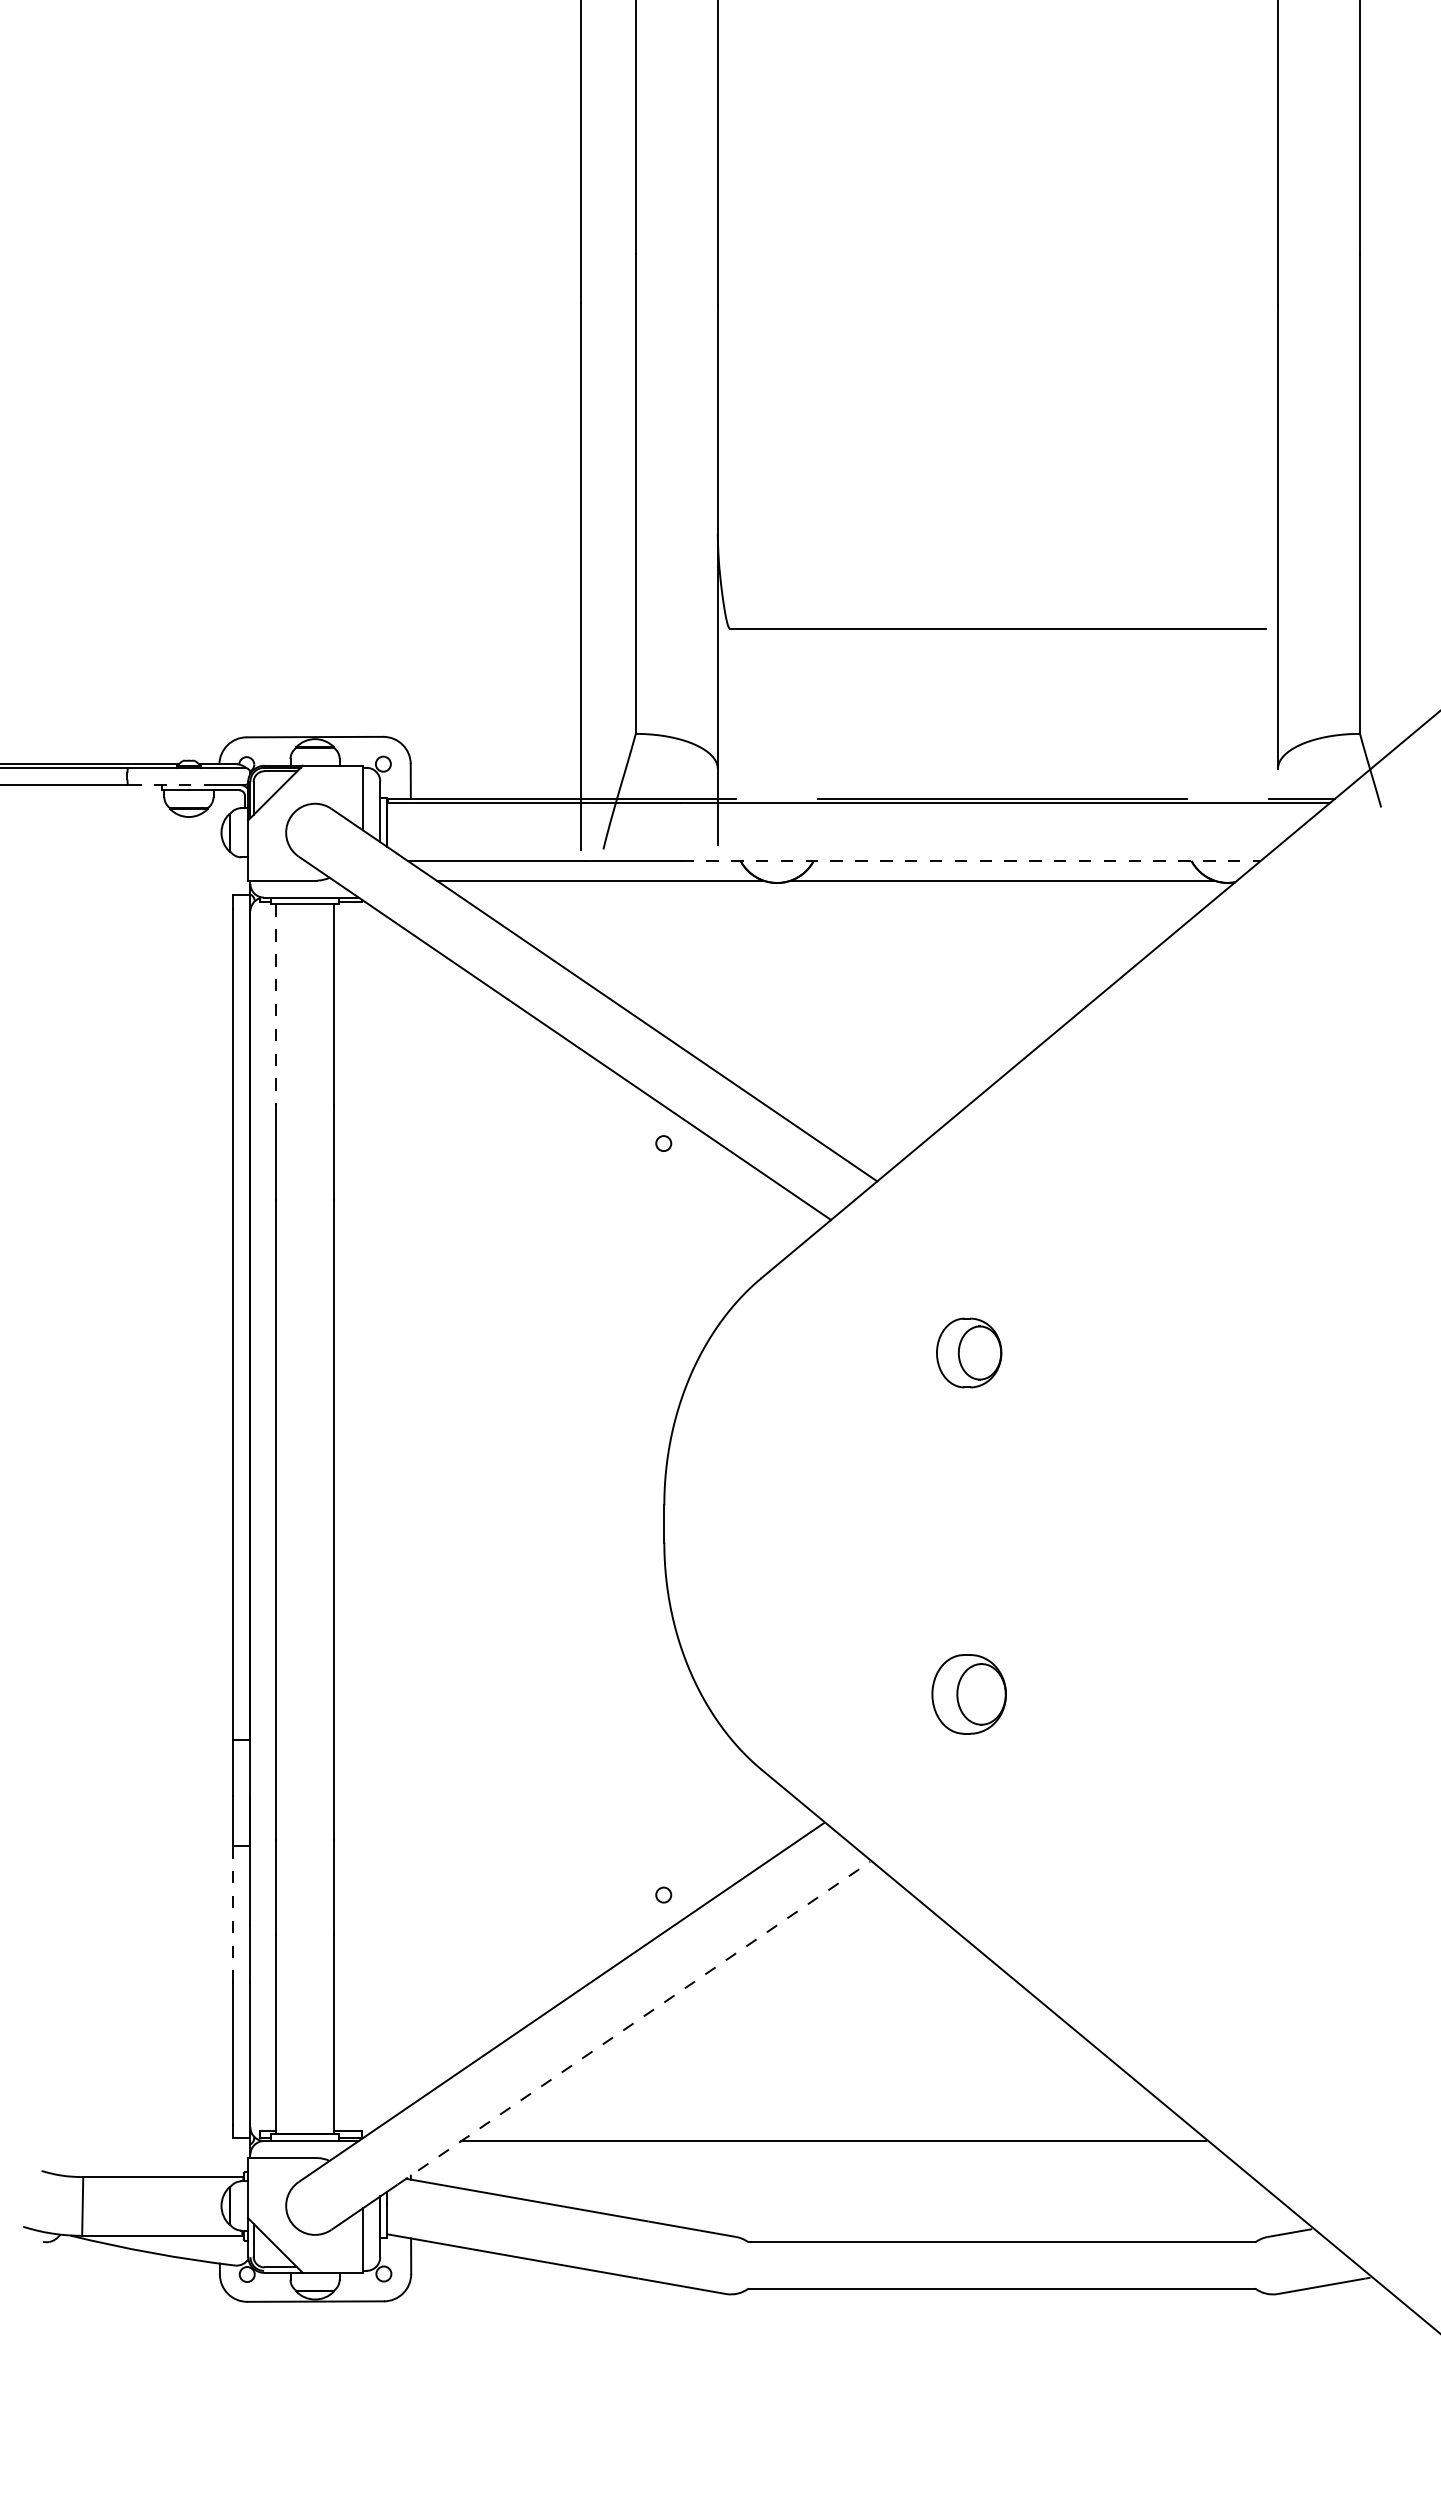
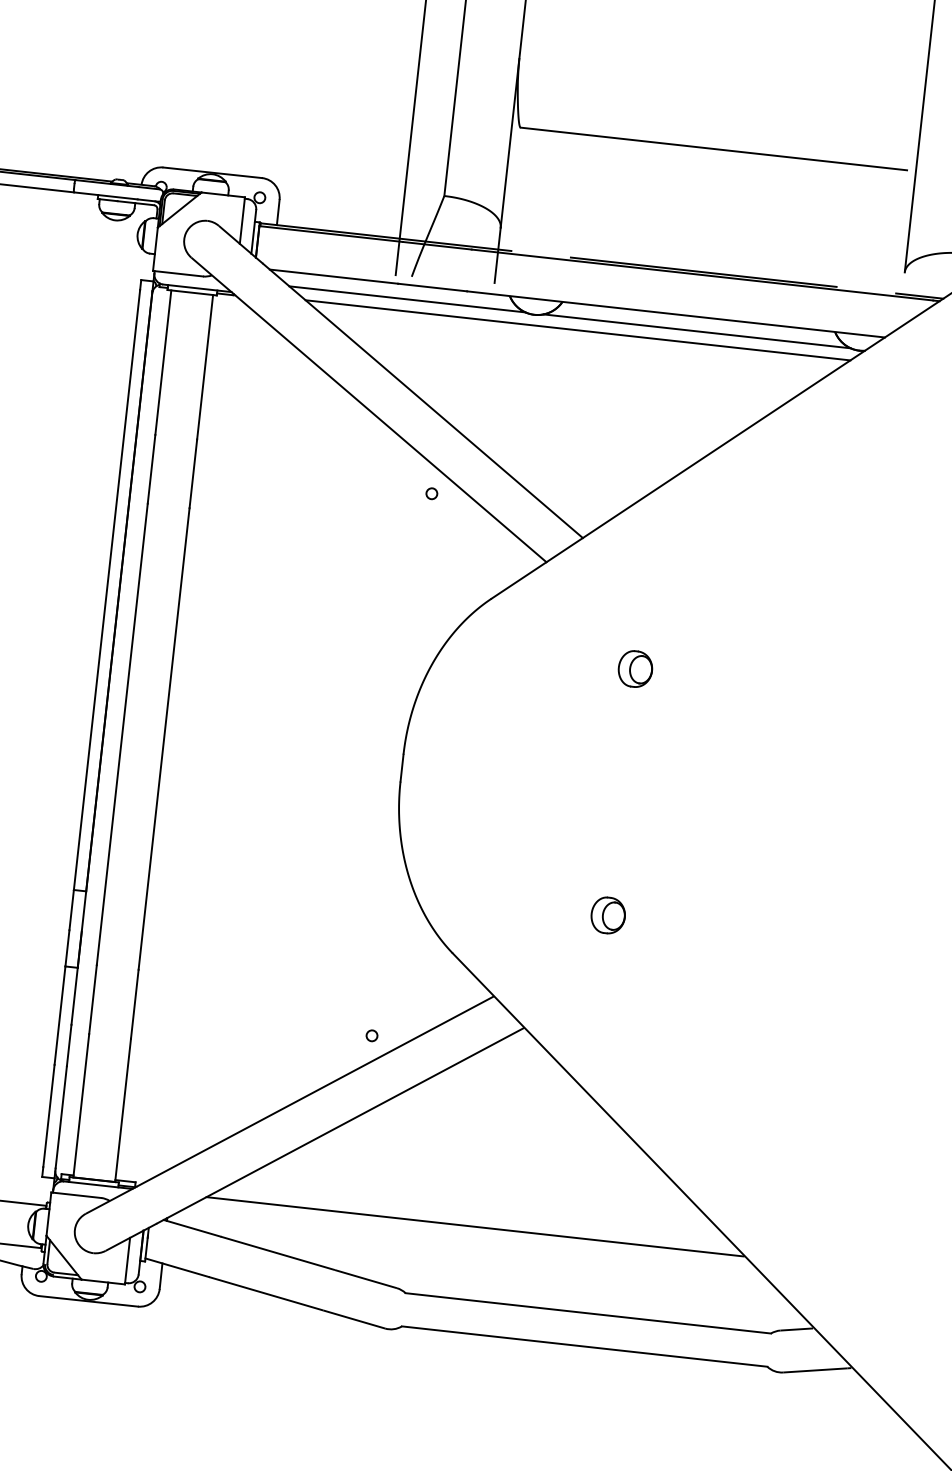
line: (171, 784) -> (105, 195), dashed -> solid
line: (971, 861) -> (676, 314), dashed -> solid
line: (838, 897) -> (577, 330), added
line: (276, 1005) -> (163, 363), dashed -> solid
part: (968, 1352) -> (635, 668), size x0.71
part: (968, 1694) -> (607, 915), size x0.62
line: (233, 1914) -> (60, 1015), dashed -> solid
line: (634, 2022) -> (340, 1125), dashed -> solid

